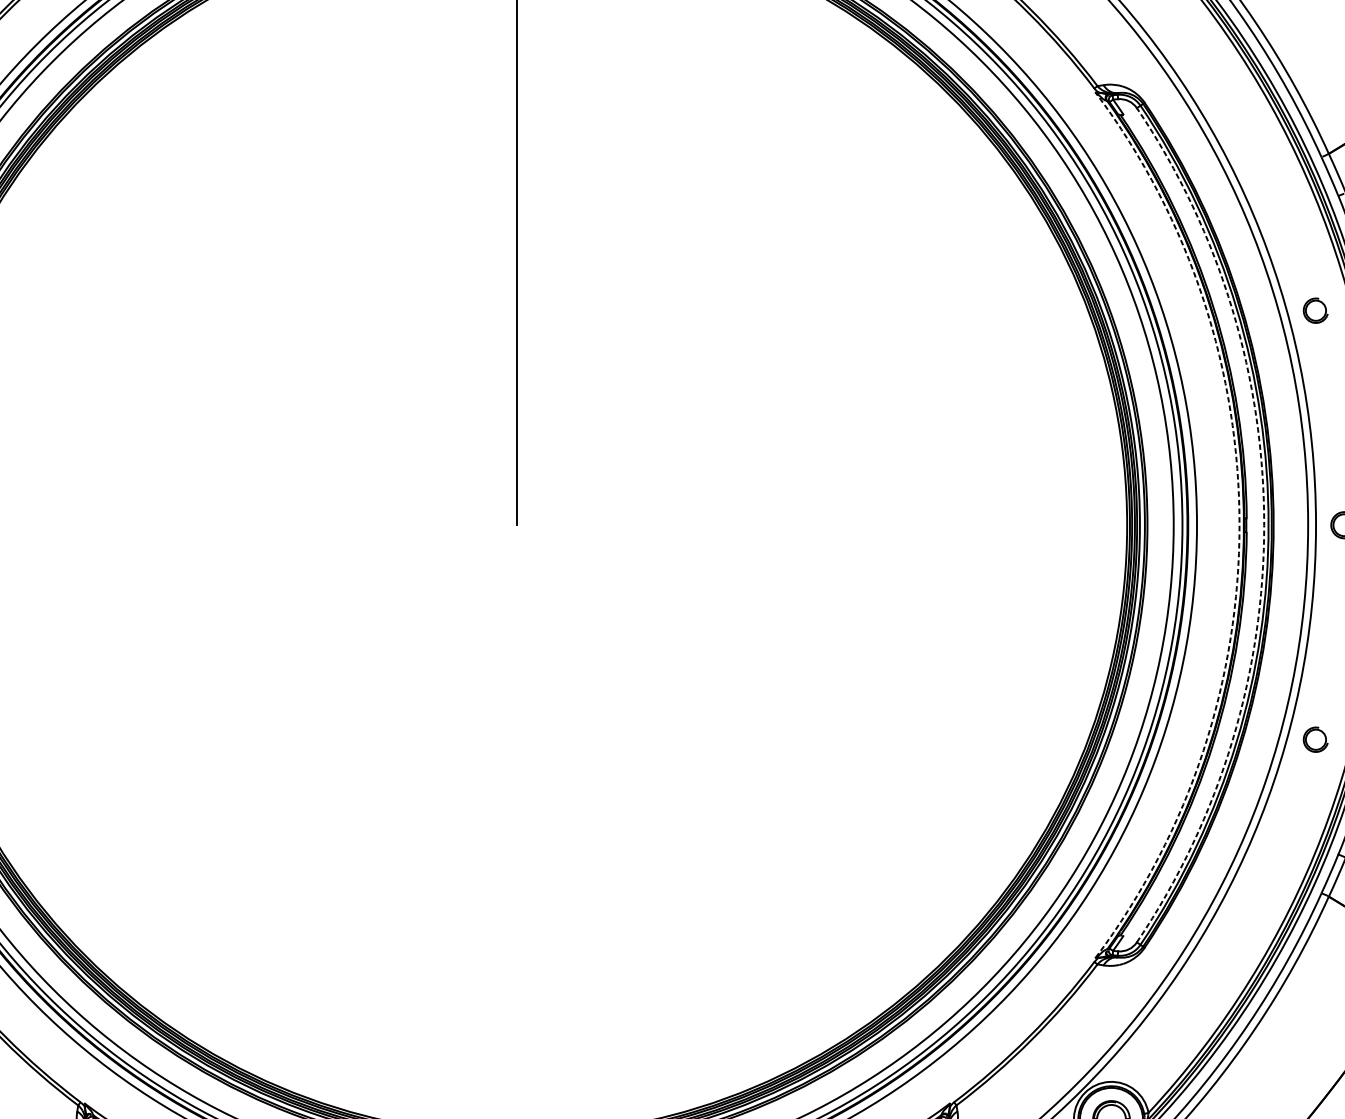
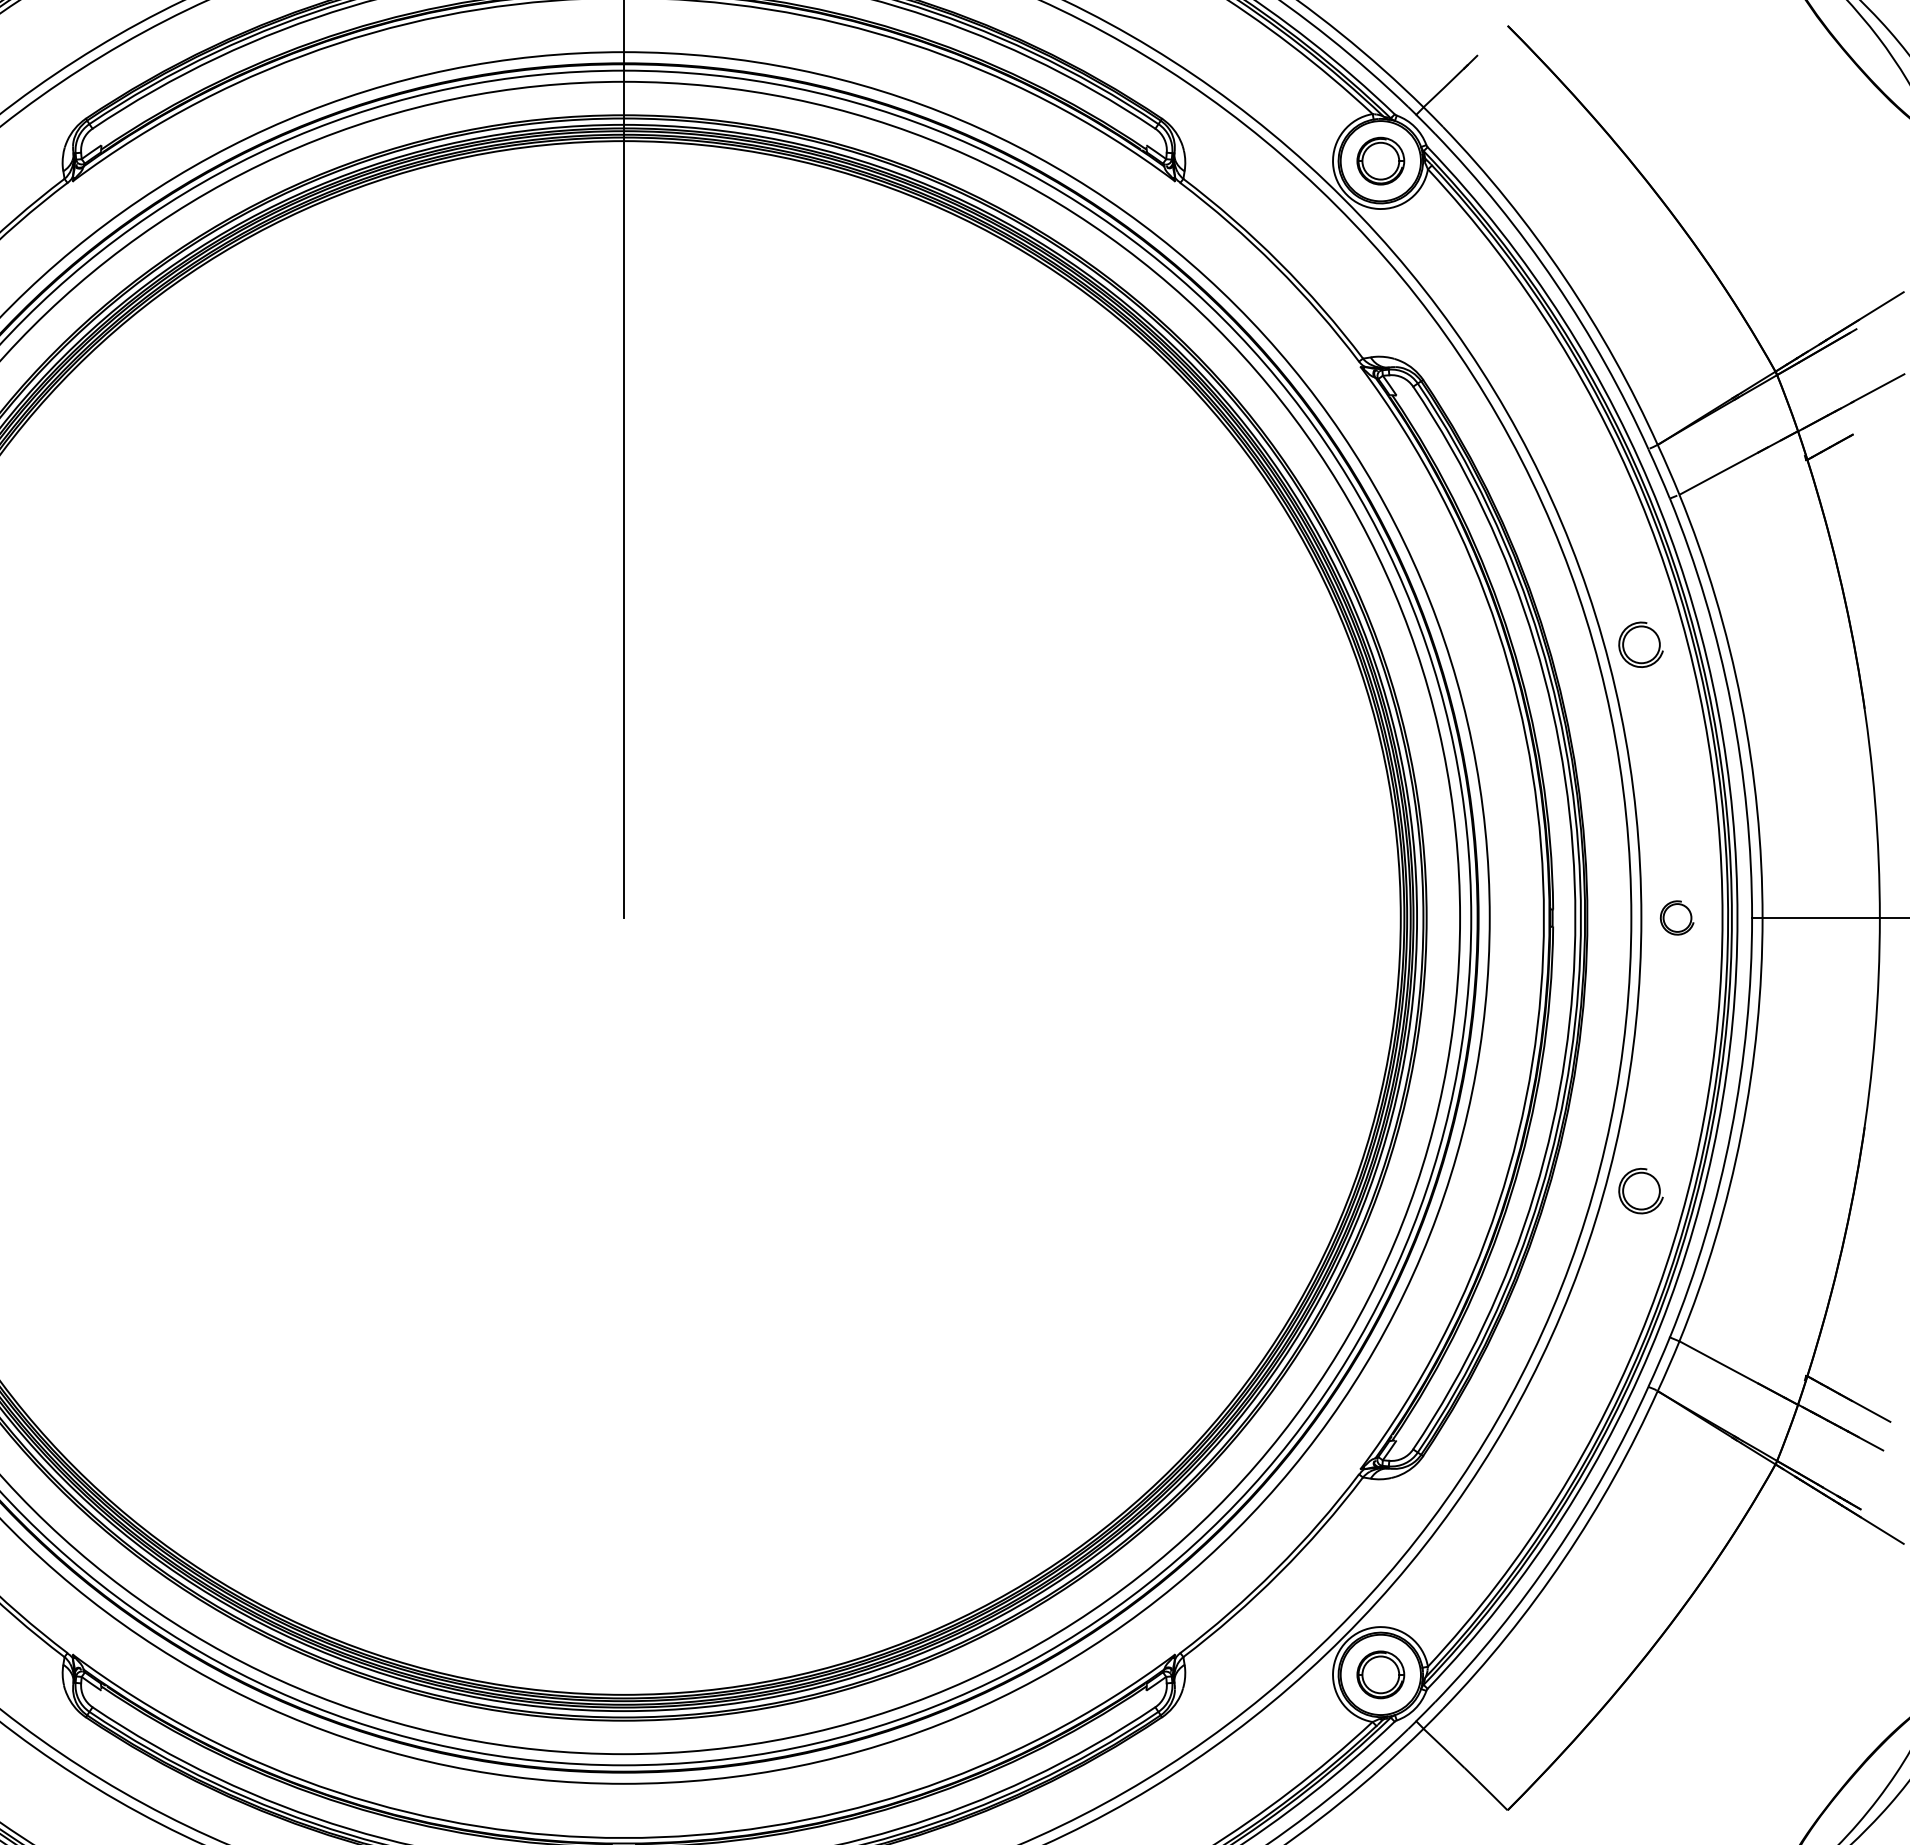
part: (1315, 310) -> (1640, 644), size x1.43
arc: (1239, 525) -> (1543, 918), dashed -> solid
arc: (1264, 525) -> (1575, 918), dashed -> solid
part: (1315, 739) -> (1640, 1191), size x1.43

